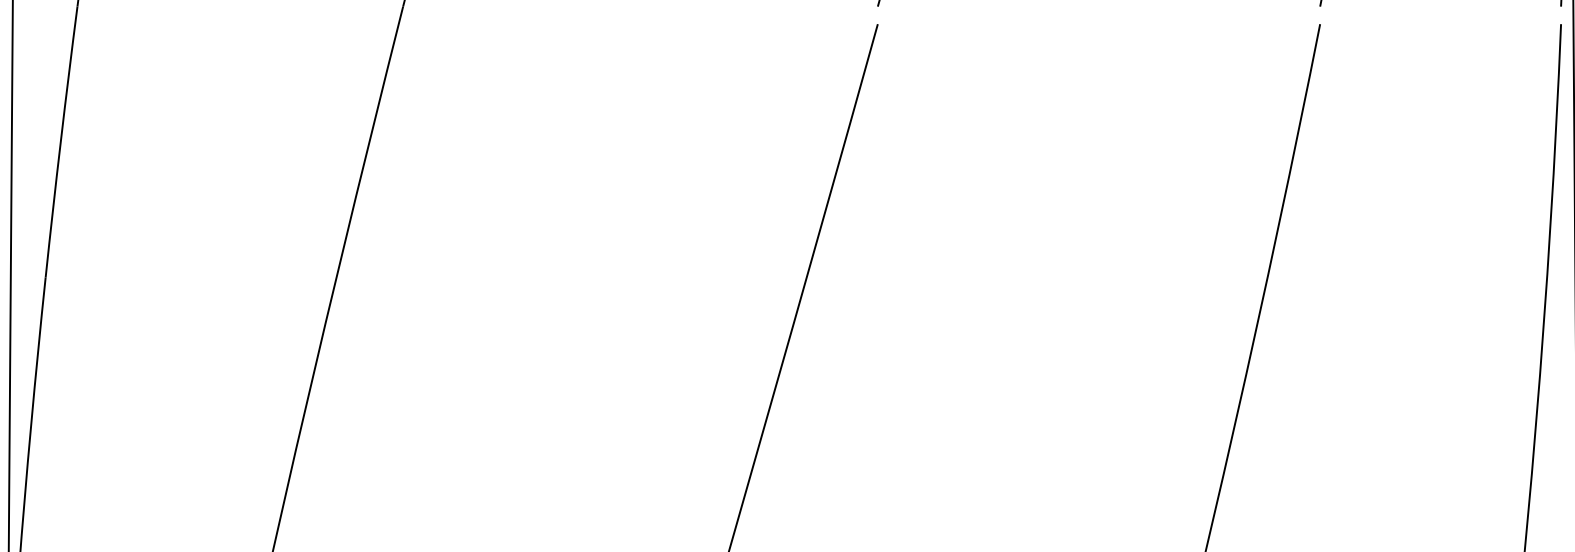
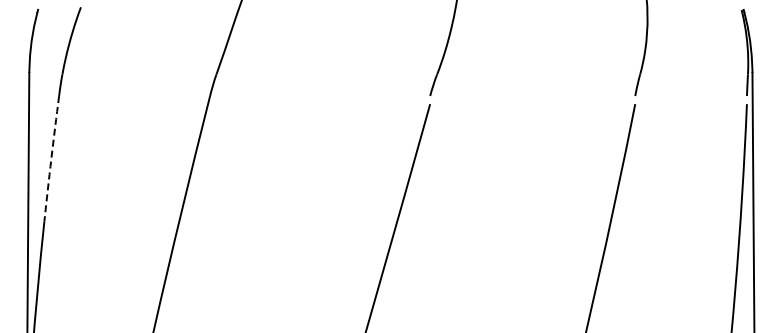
arc: (61, 141) -> (51, 158), solid -> dashed

